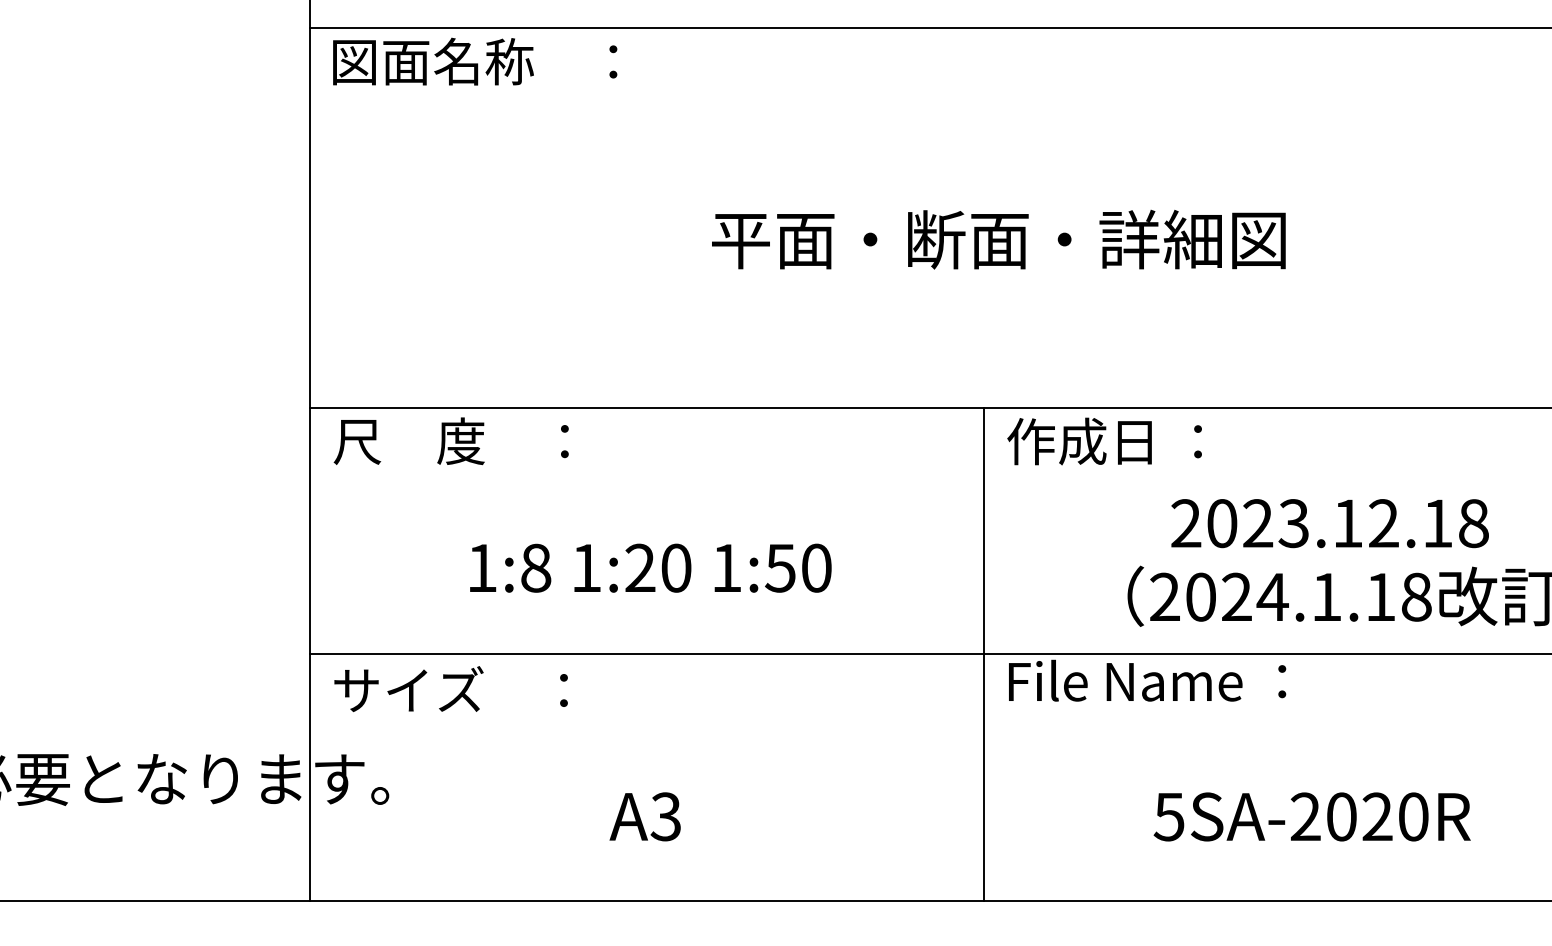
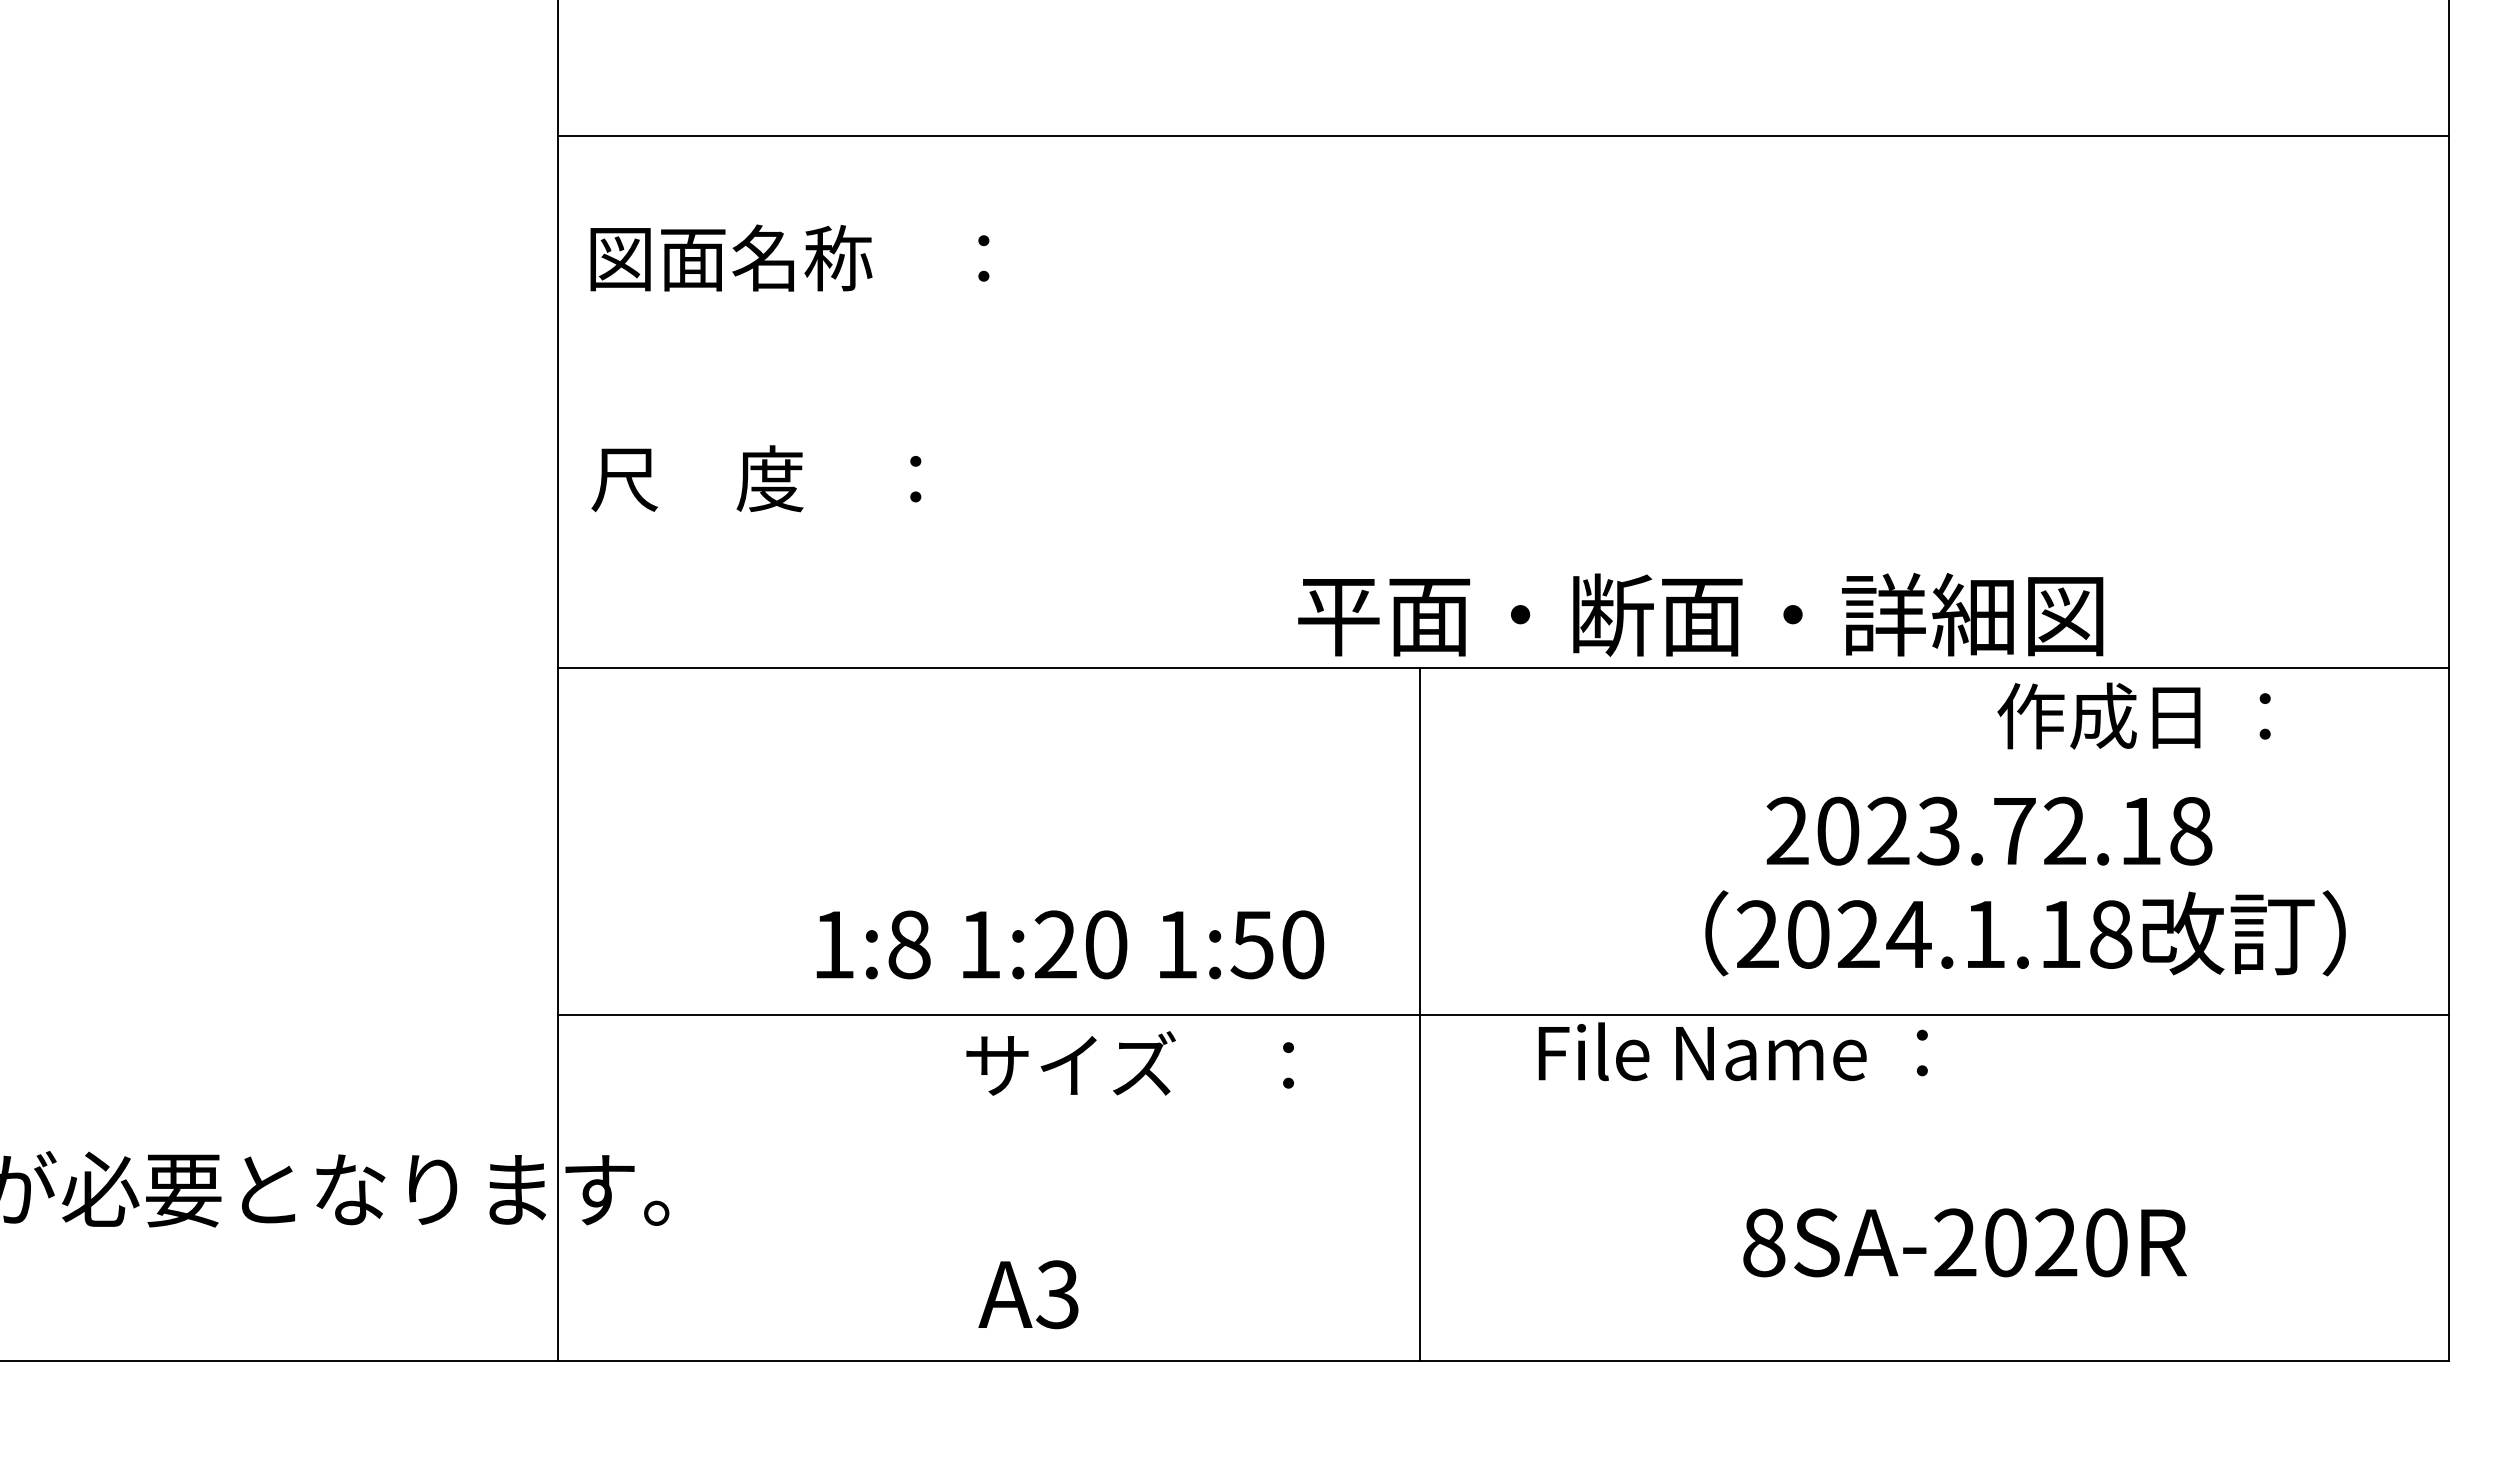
text: (474, 61) -> (789, 257), moved
text: (998, 239) -> (1700, 614), moved
text: (451, 441) -> (756, 478), moved
text: (1104, 441) -> (2133, 715), moved
text: (1347, 523) -> (2014, 831), 2023.12.18 -> 2023.72.18
text: (650, 567) -> (1070, 944), moved
line: (983, 654) -> (1419, 1014), moved
text: (450, 689) -> (1129, 1063), moved
text: (645, 816) -> (1028, 1294), moved
text: (1169, 816) -> (1763, 1242), 5SA-2020R -> 8SA-2020R

